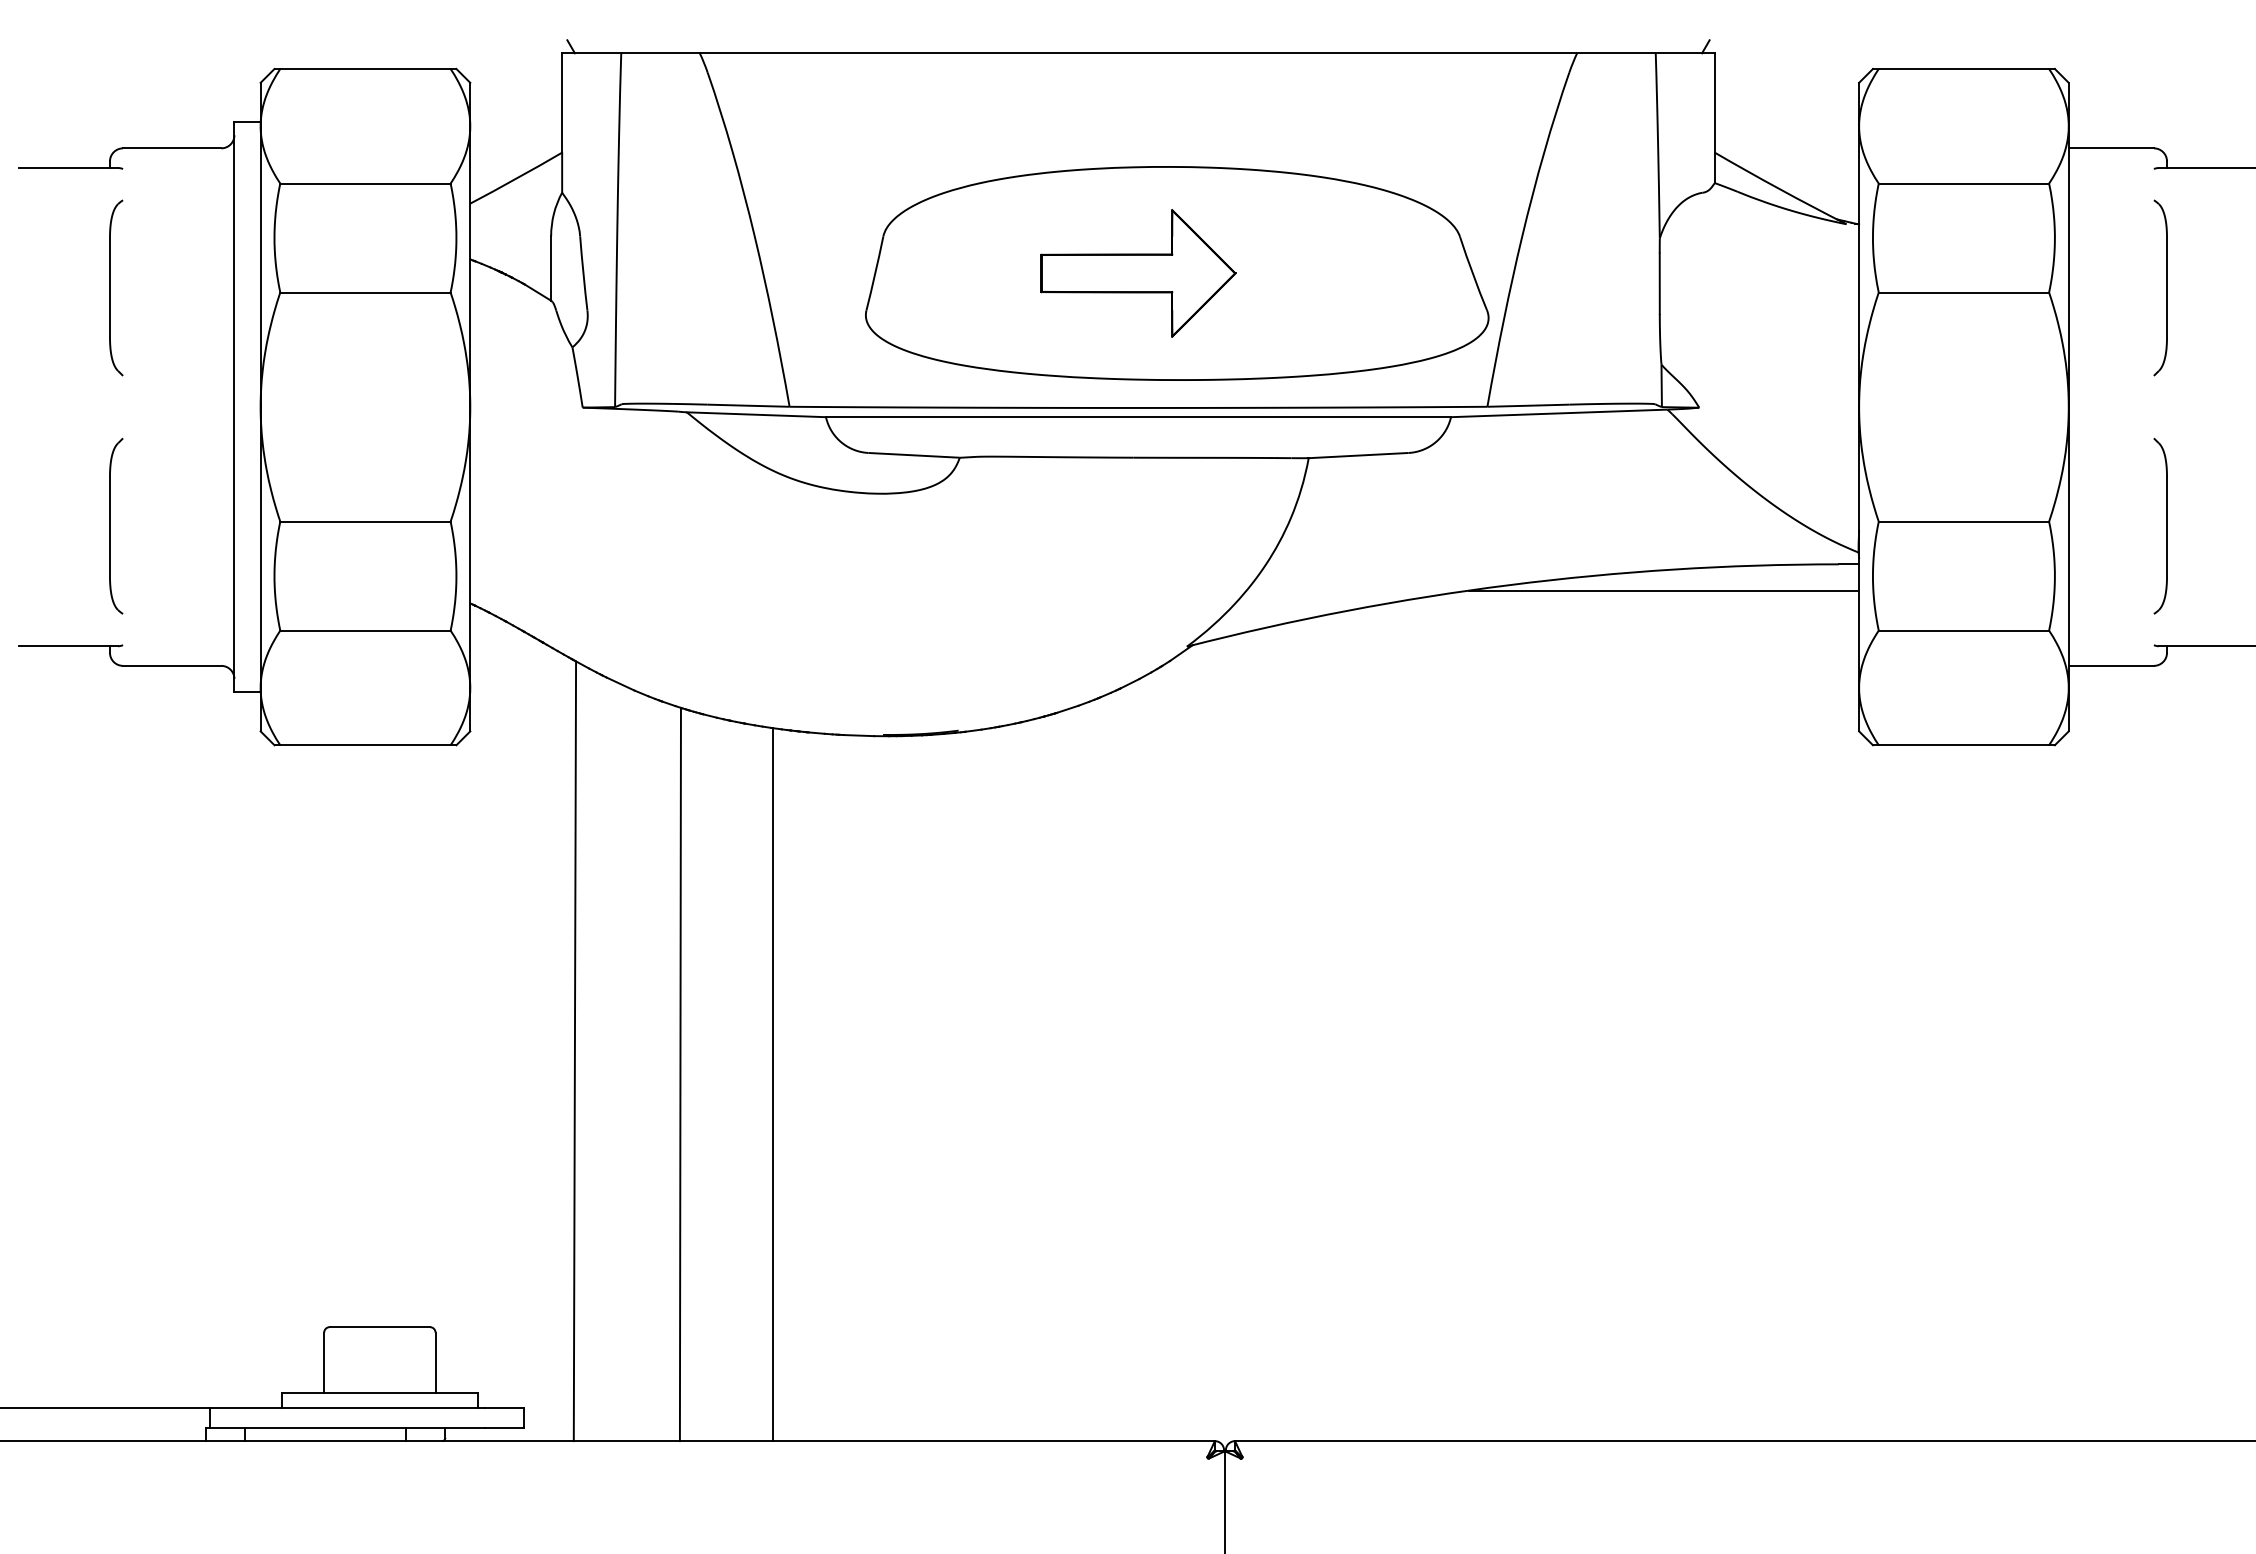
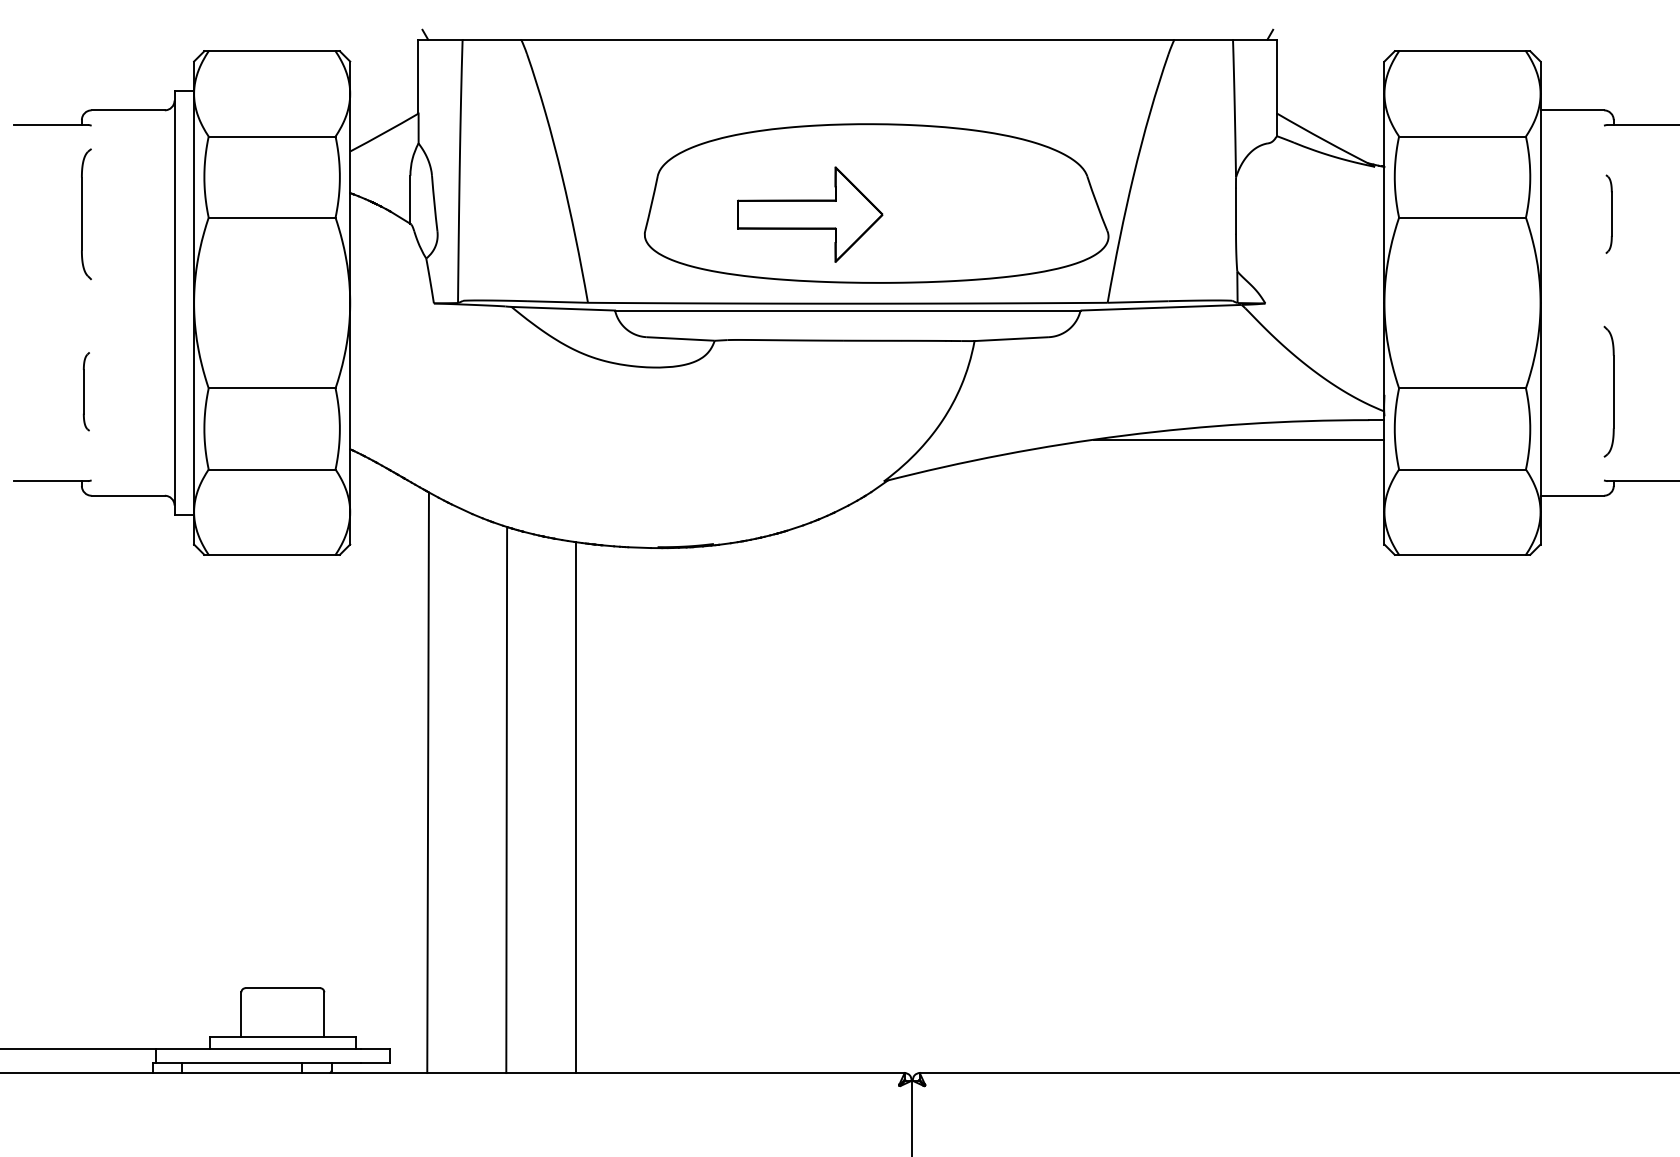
part: (1138, 273) -> (810, 214), moved
part: (2160, 287) -> (1608, 213), size x0.6
part: (116, 525) -> (86, 391), size x0.6

